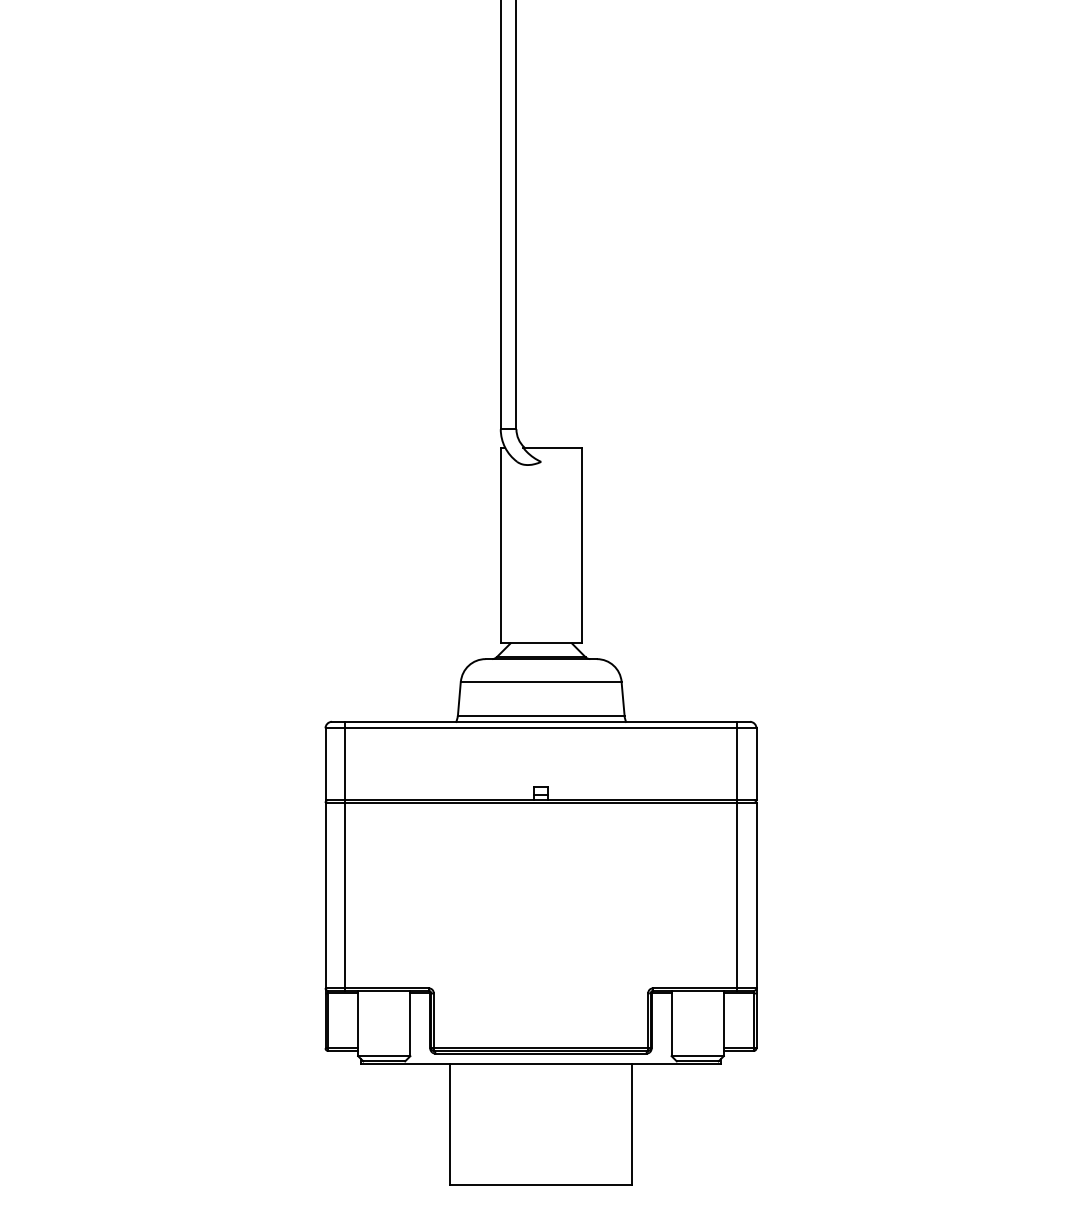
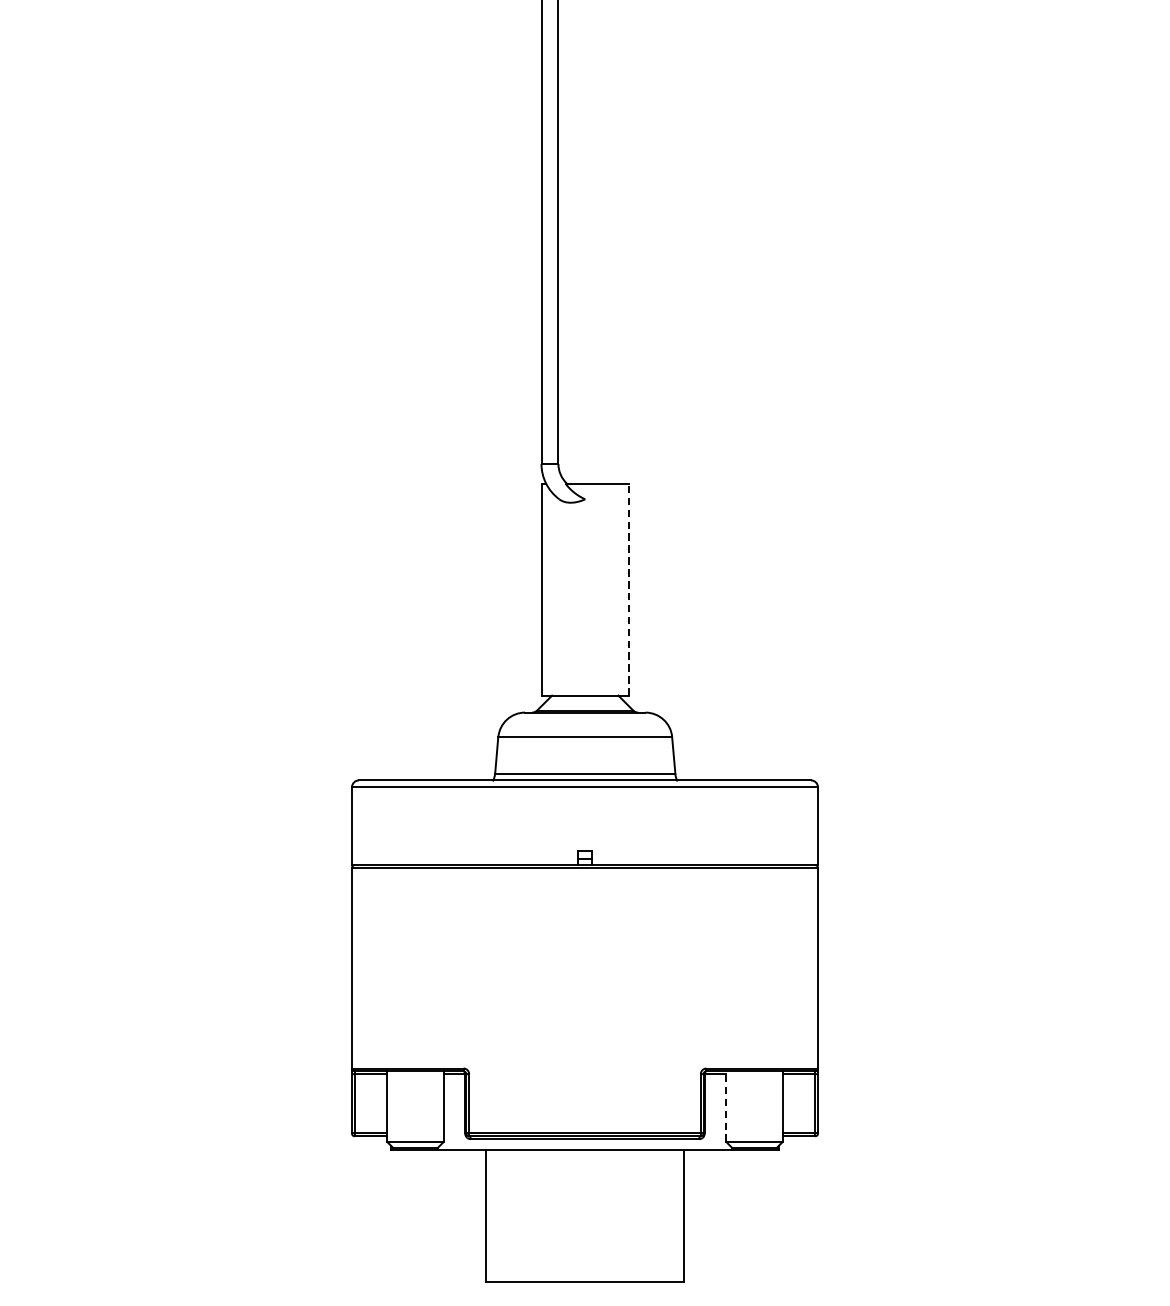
line: (581, 545) -> (628, 589), solid -> dashed
line: (345, 855) -> (373, 924), removed
line: (736, 855) -> (796, 924), removed
line: (671, 1023) -> (726, 1106), solid -> dashed

